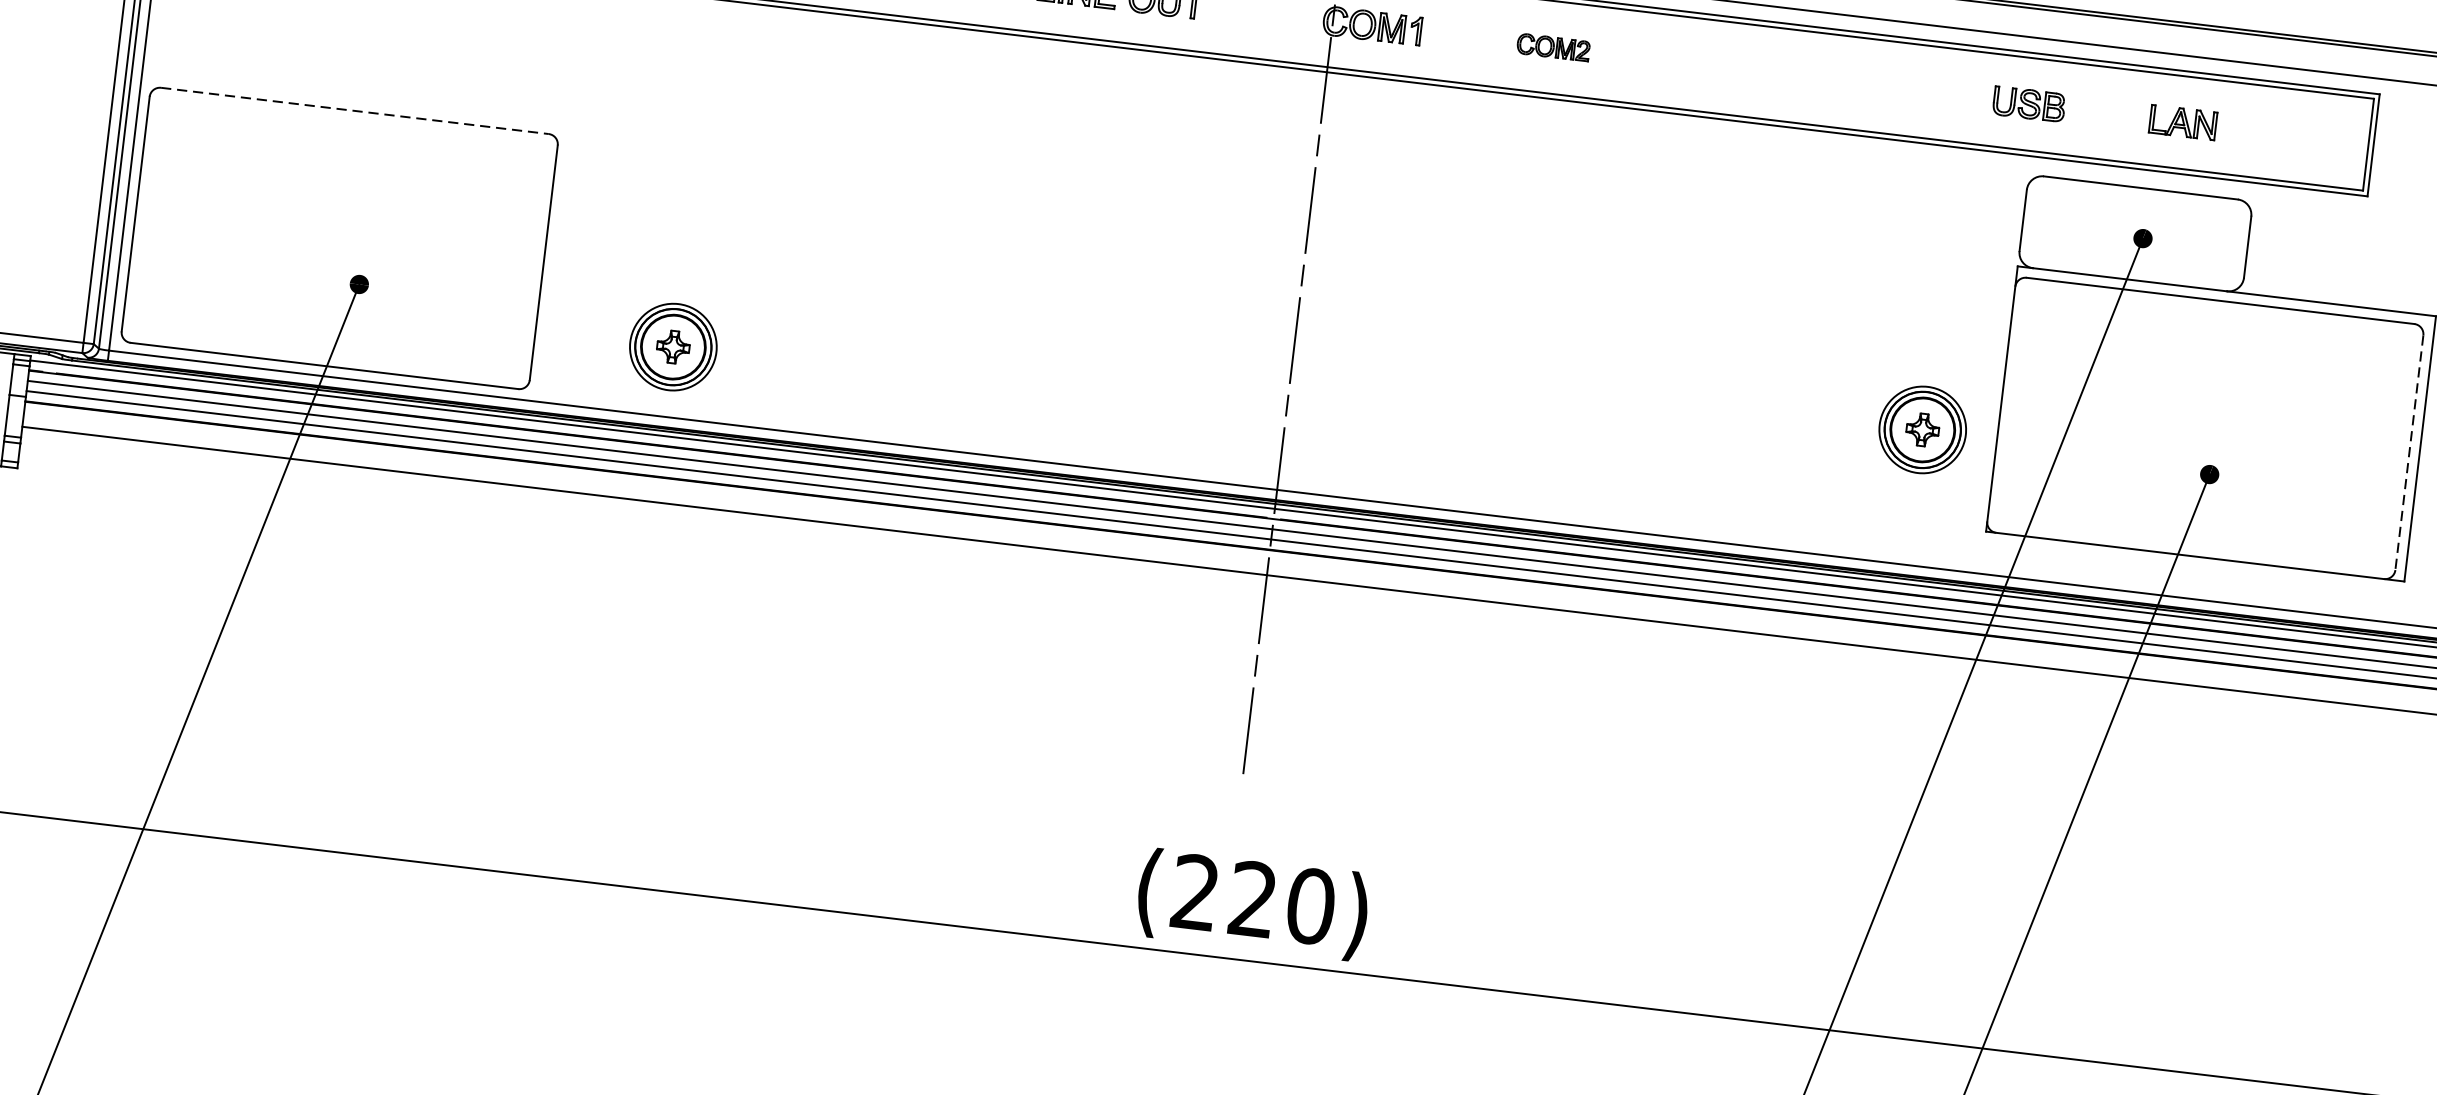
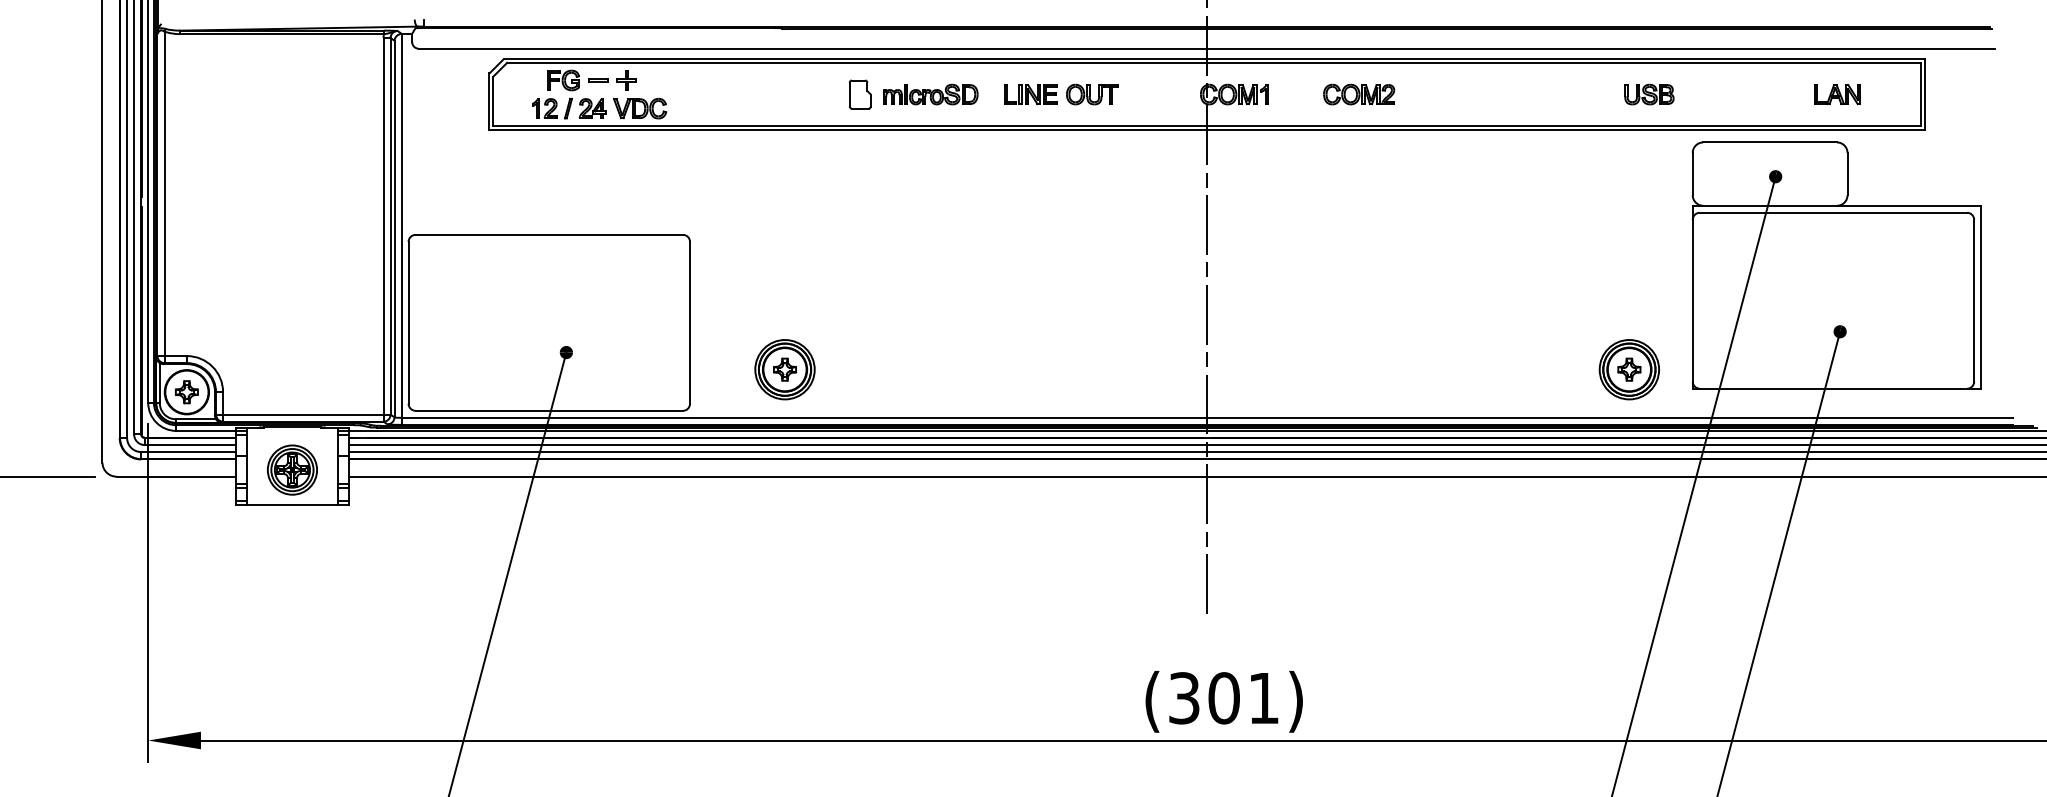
part: (1553, 47) -> (1359, 94), size x1.43
part: (2029, 104) -> (1649, 94), moved
line: (355, 110) -> (549, 234), dashed -> solid
part: (2183, 122) -> (1837, 94), moved
part: (1921, 429) -> (1628, 369), moved
line: (2409, 452) -> (1974, 300), dashed -> solid
text: (1253, 899) -> (1224, 698), (220) -> (301)

